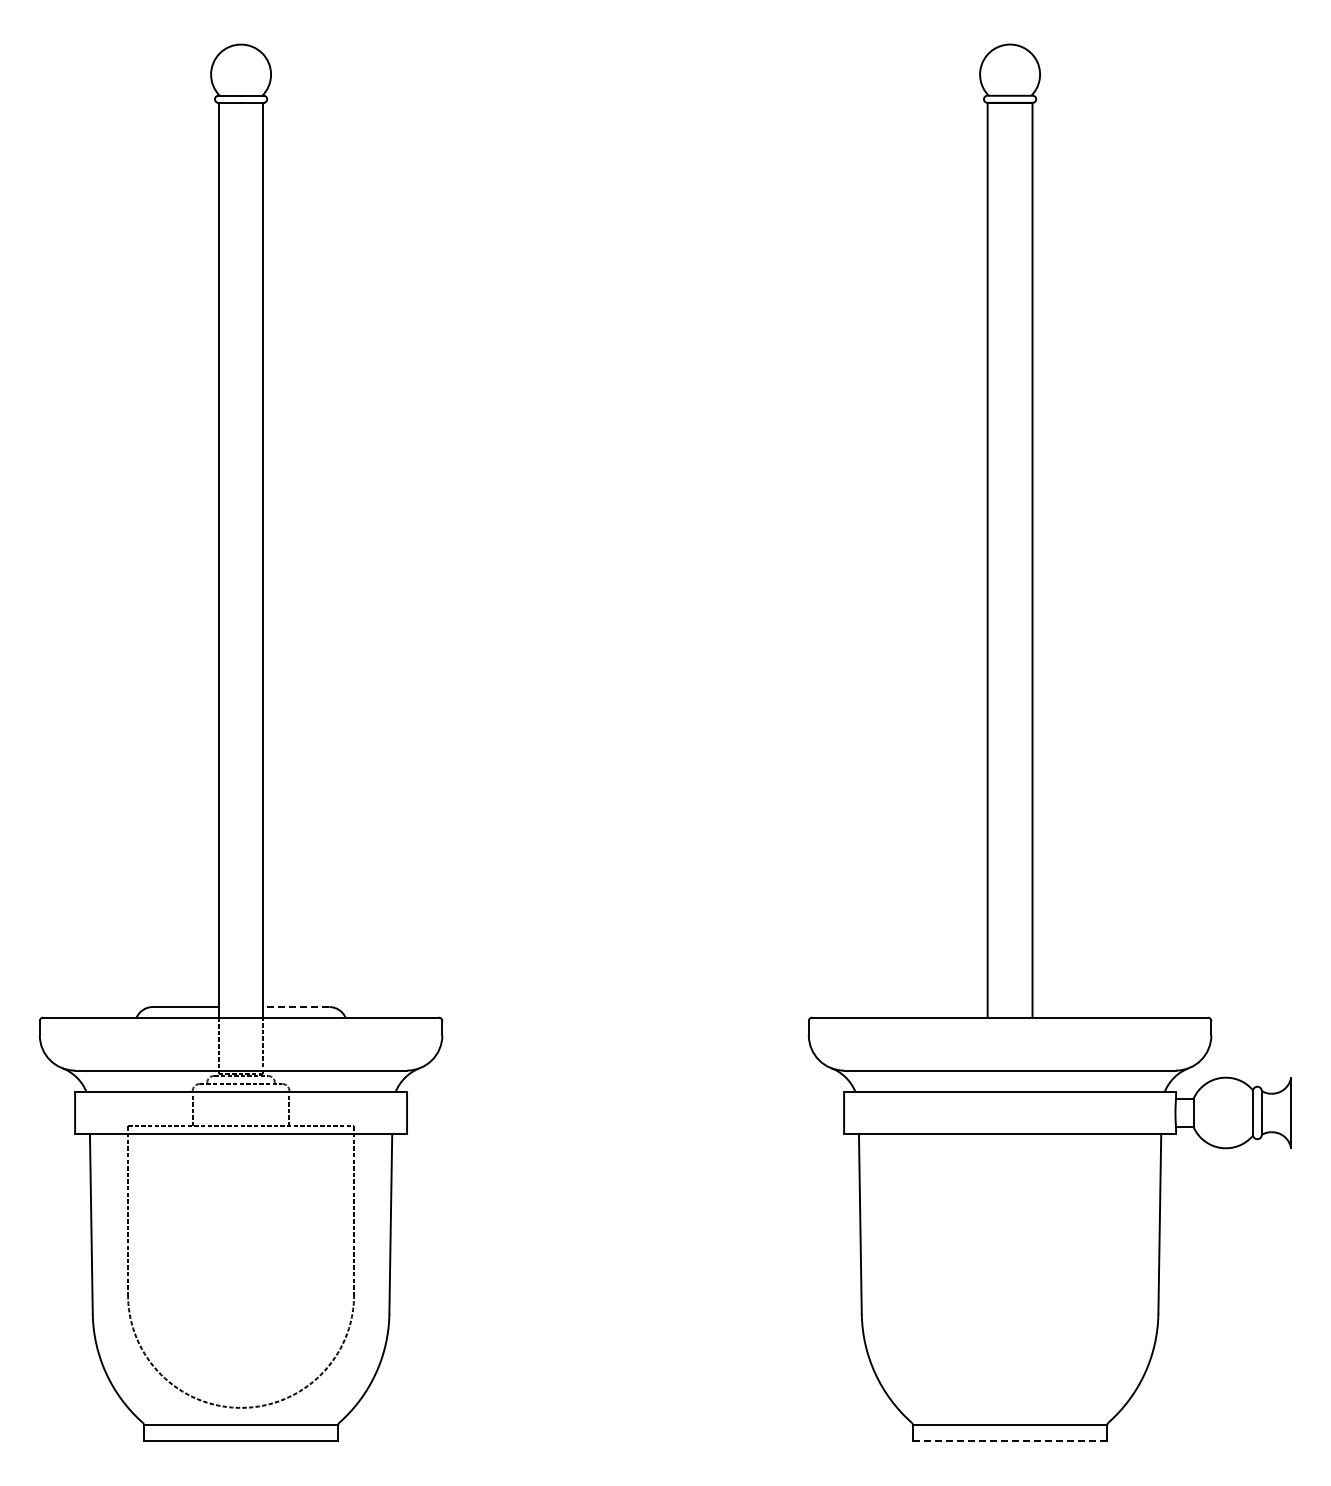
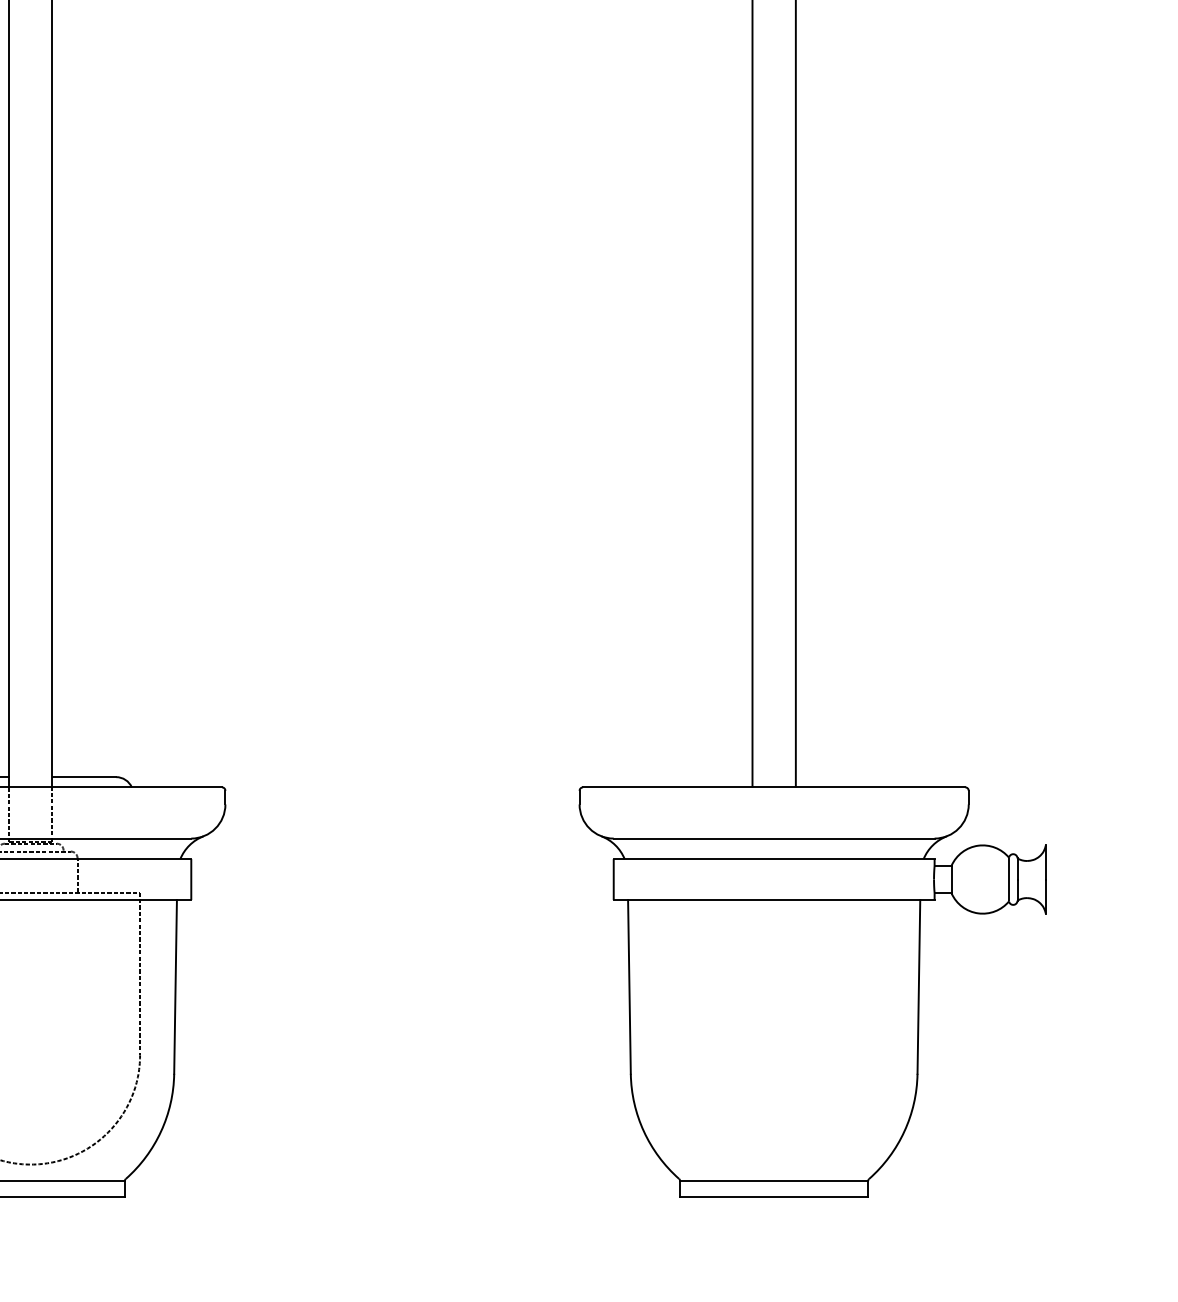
line: (296, 1007) -> (84, 777), dashed -> solid
line: (1010, 1441) -> (774, 1197), dashed -> solid

